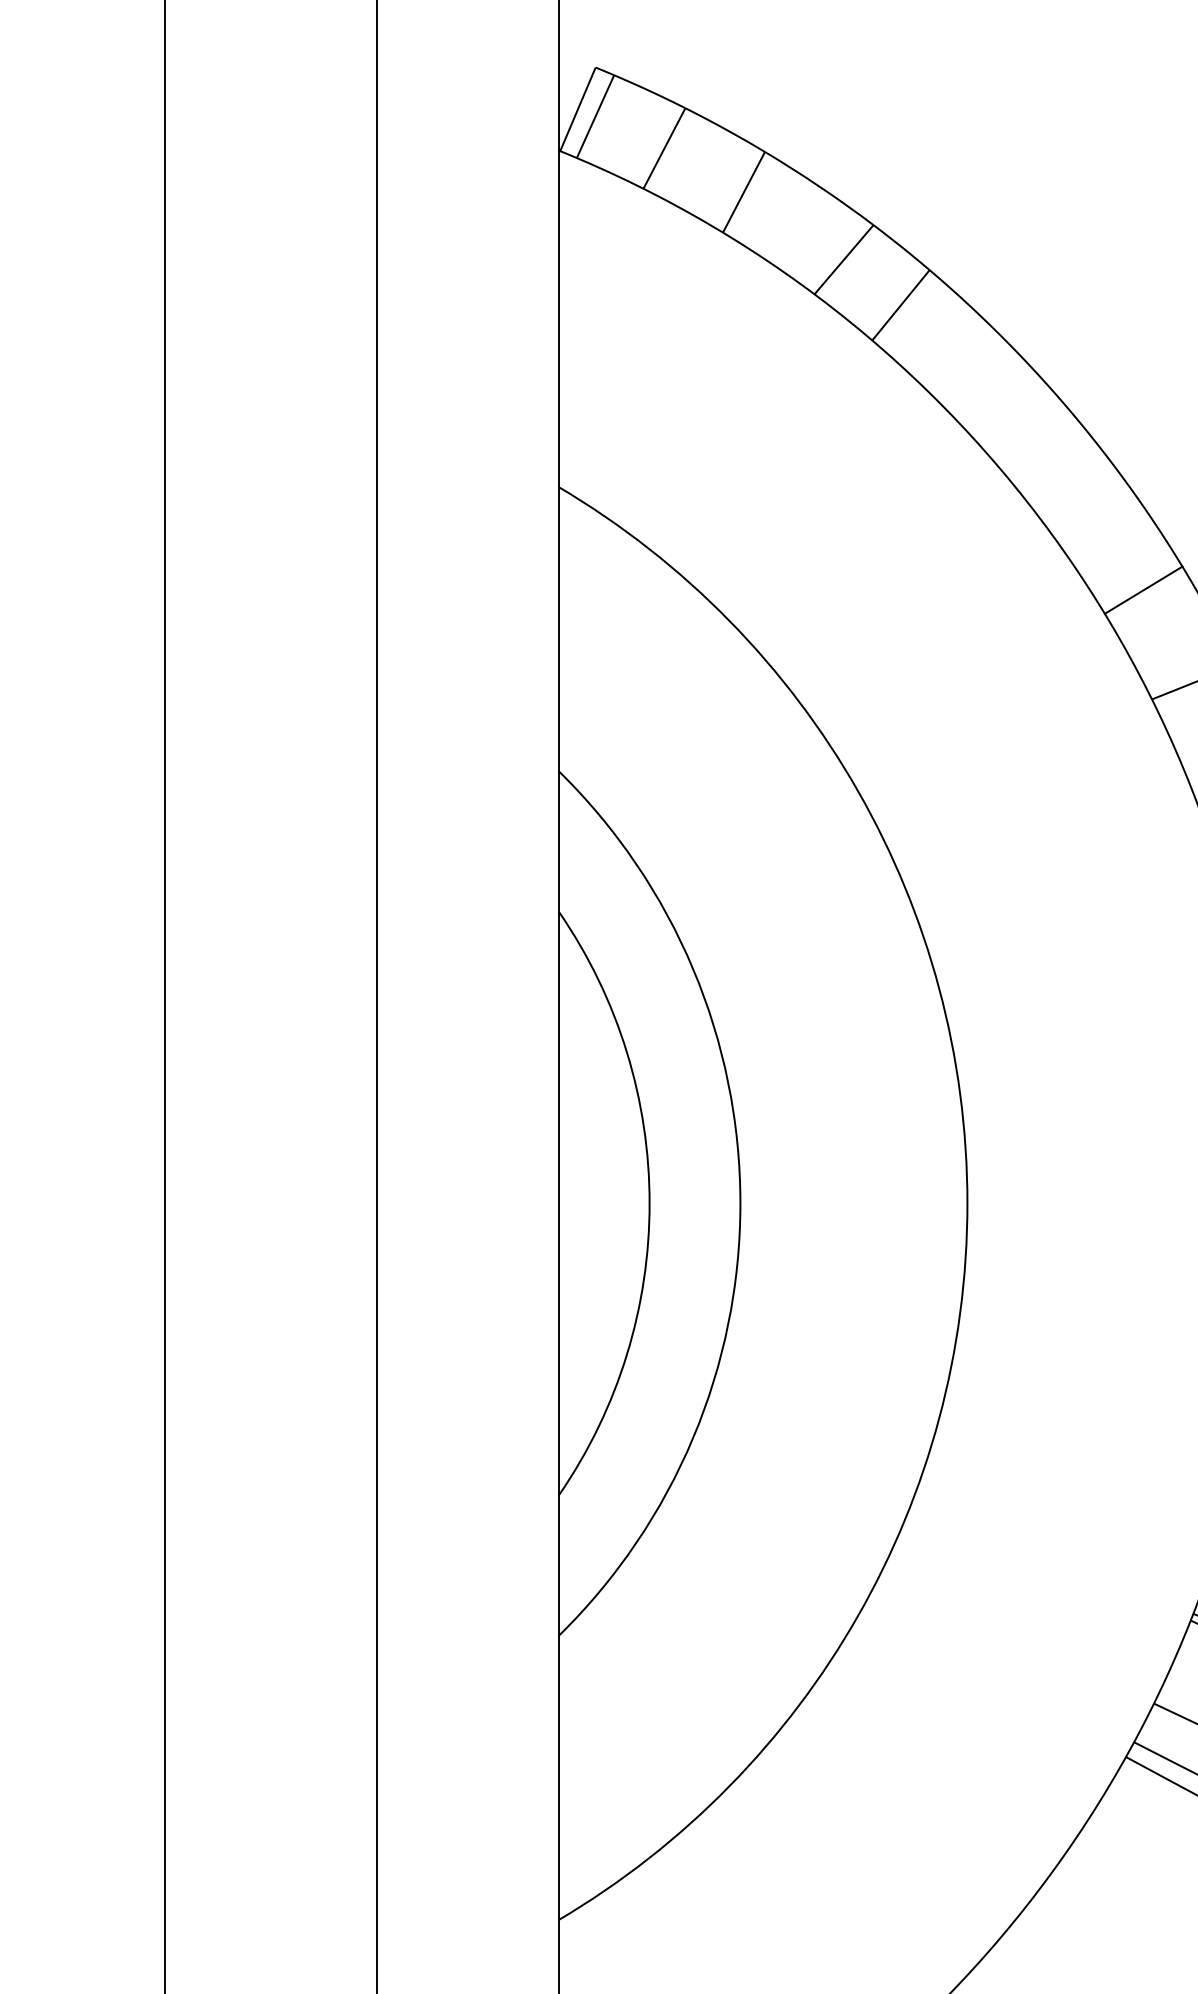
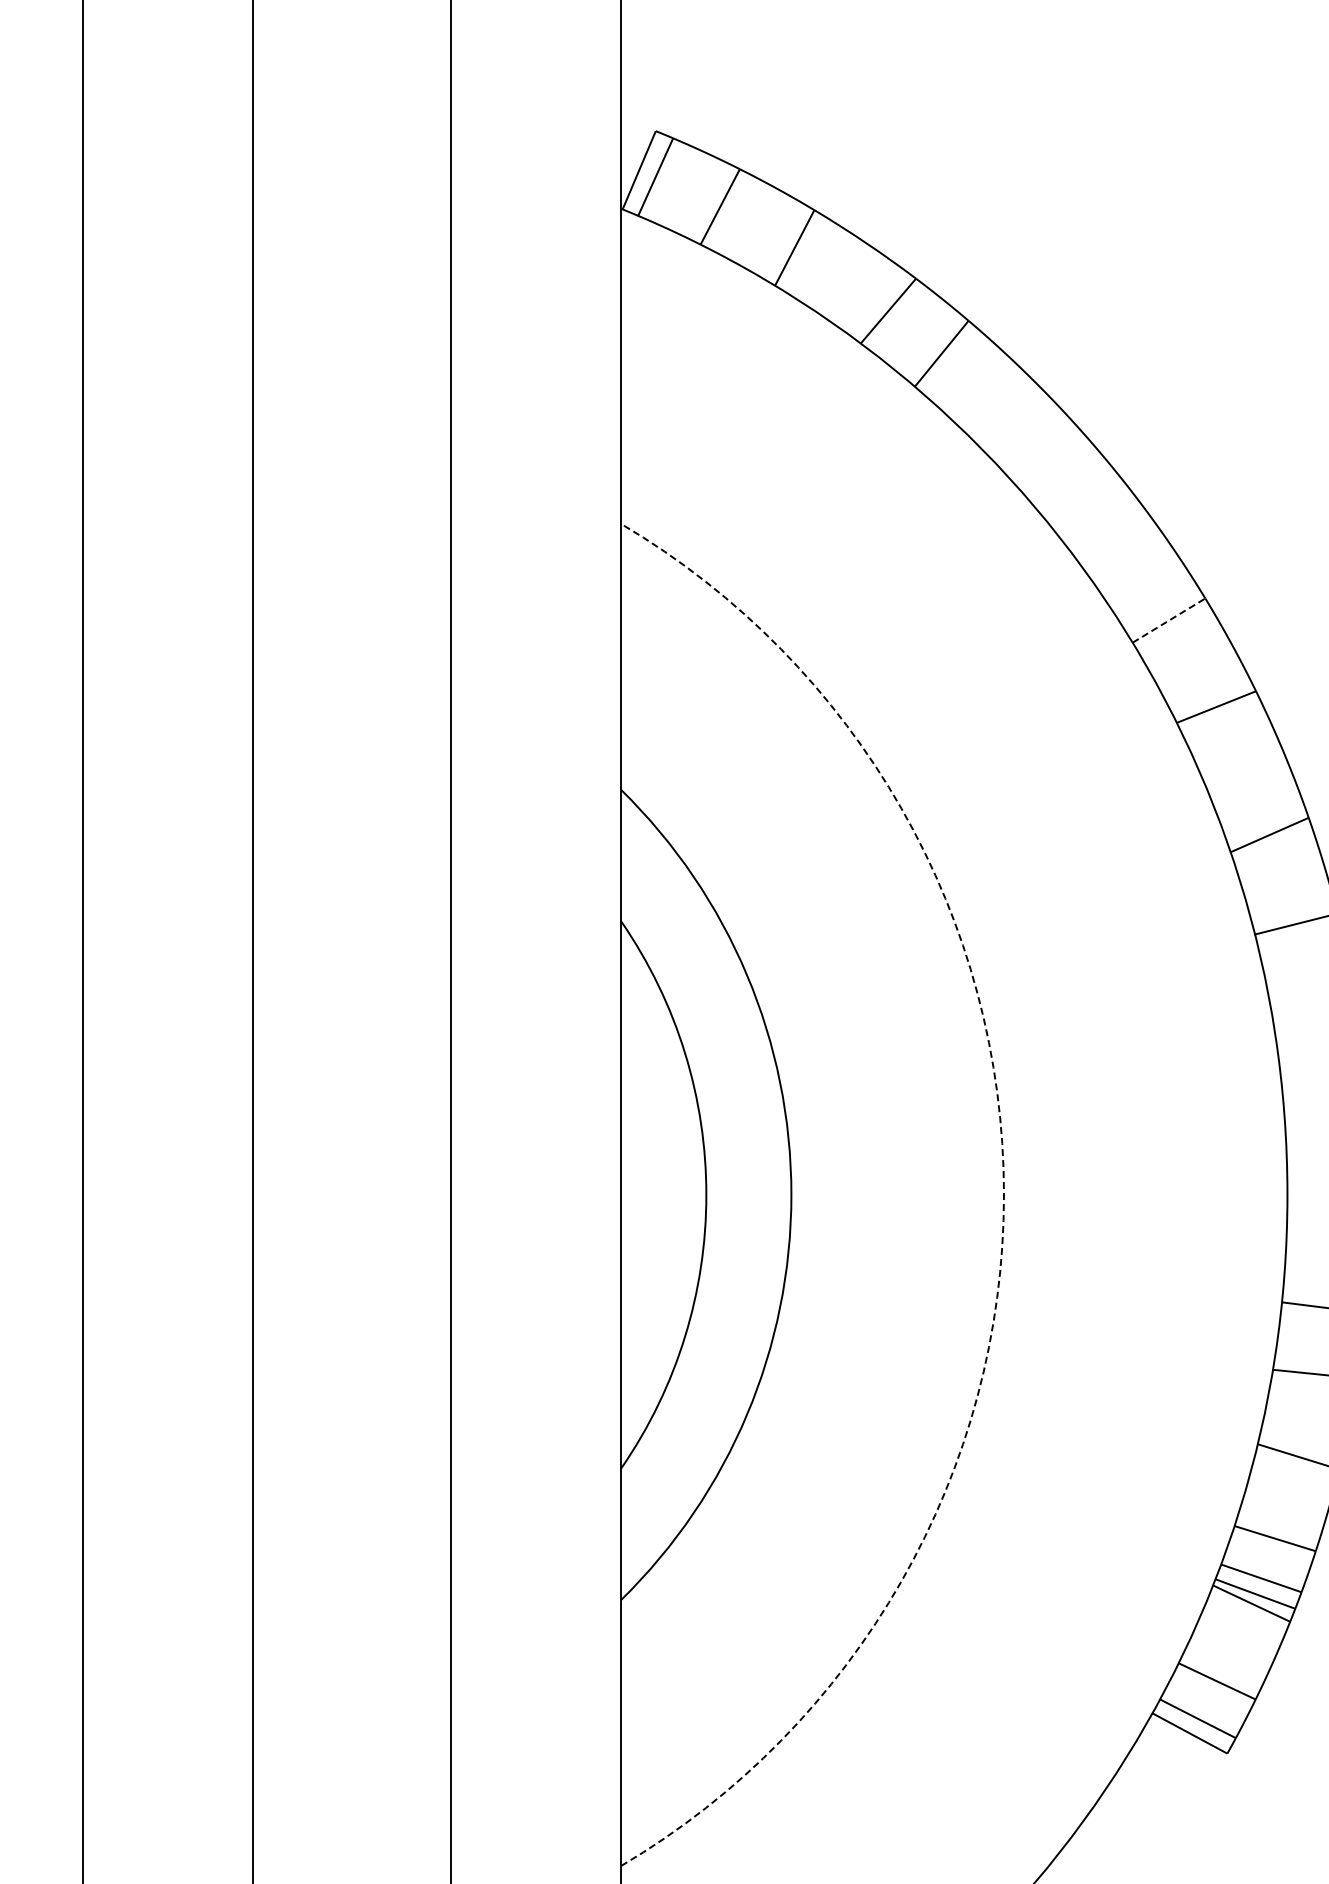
line: (1144, 590) -> (1169, 620), solid -> dashed
arc: (967, 1203) -> (1004, 1194), solid -> dashed

